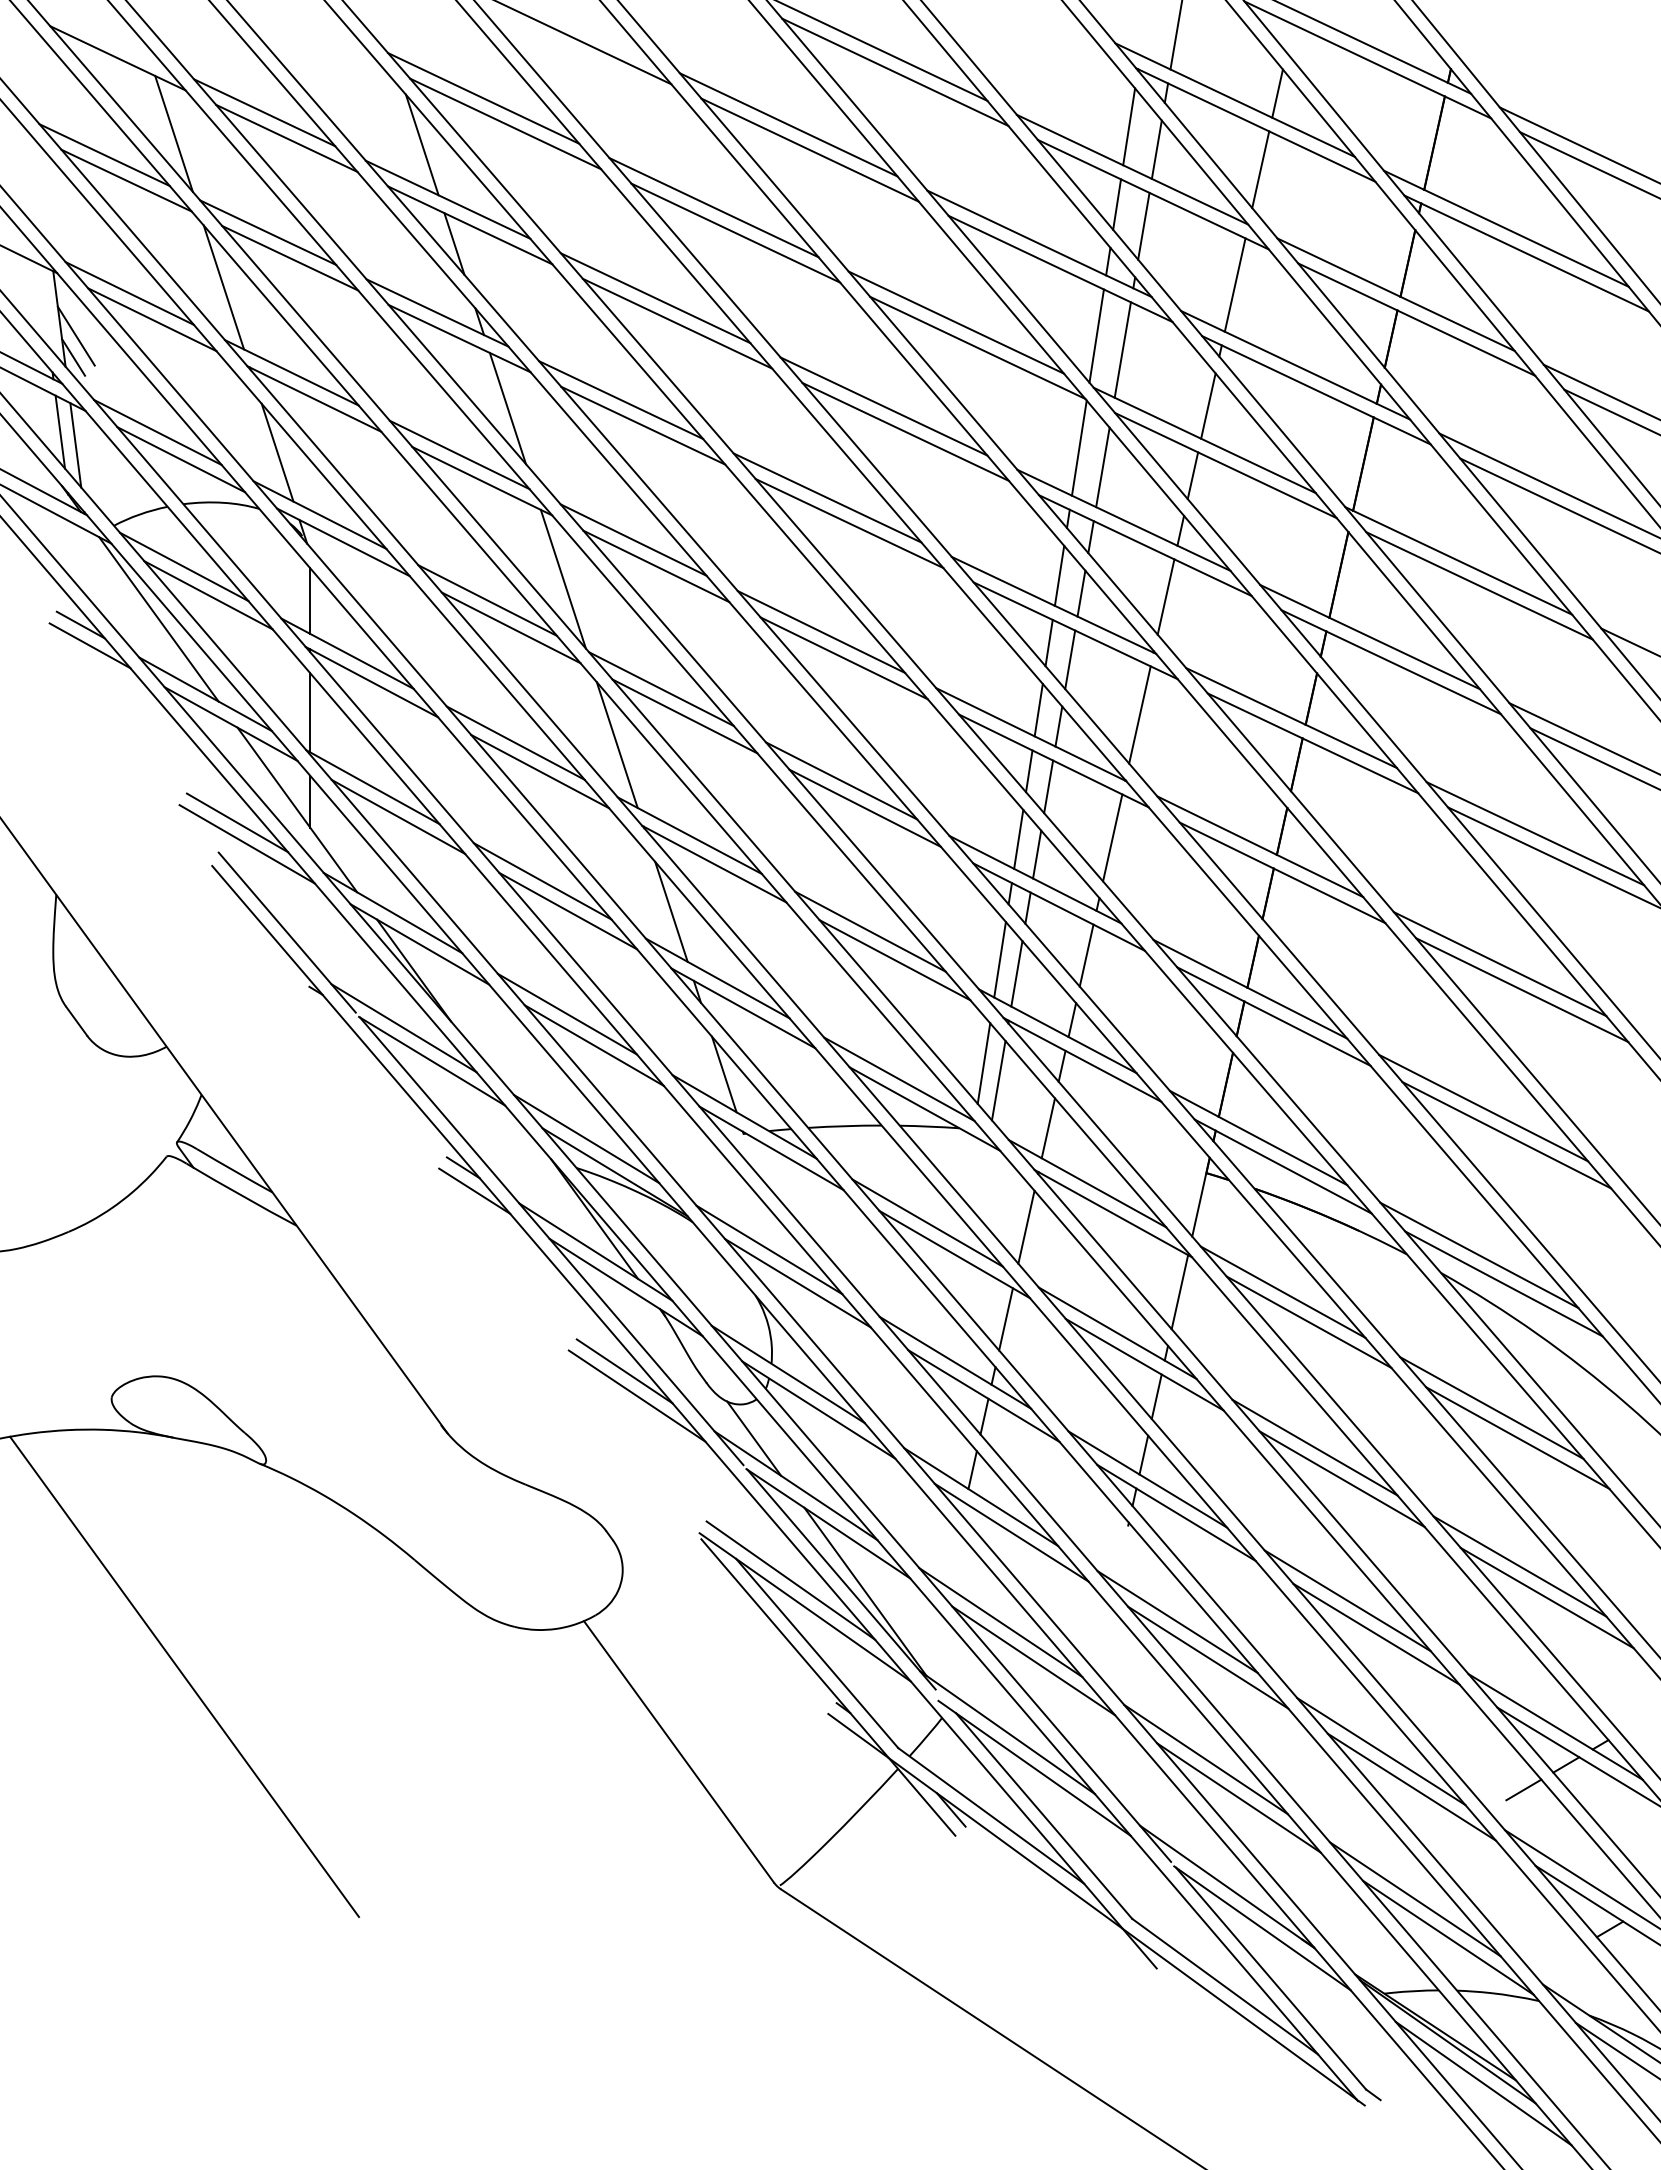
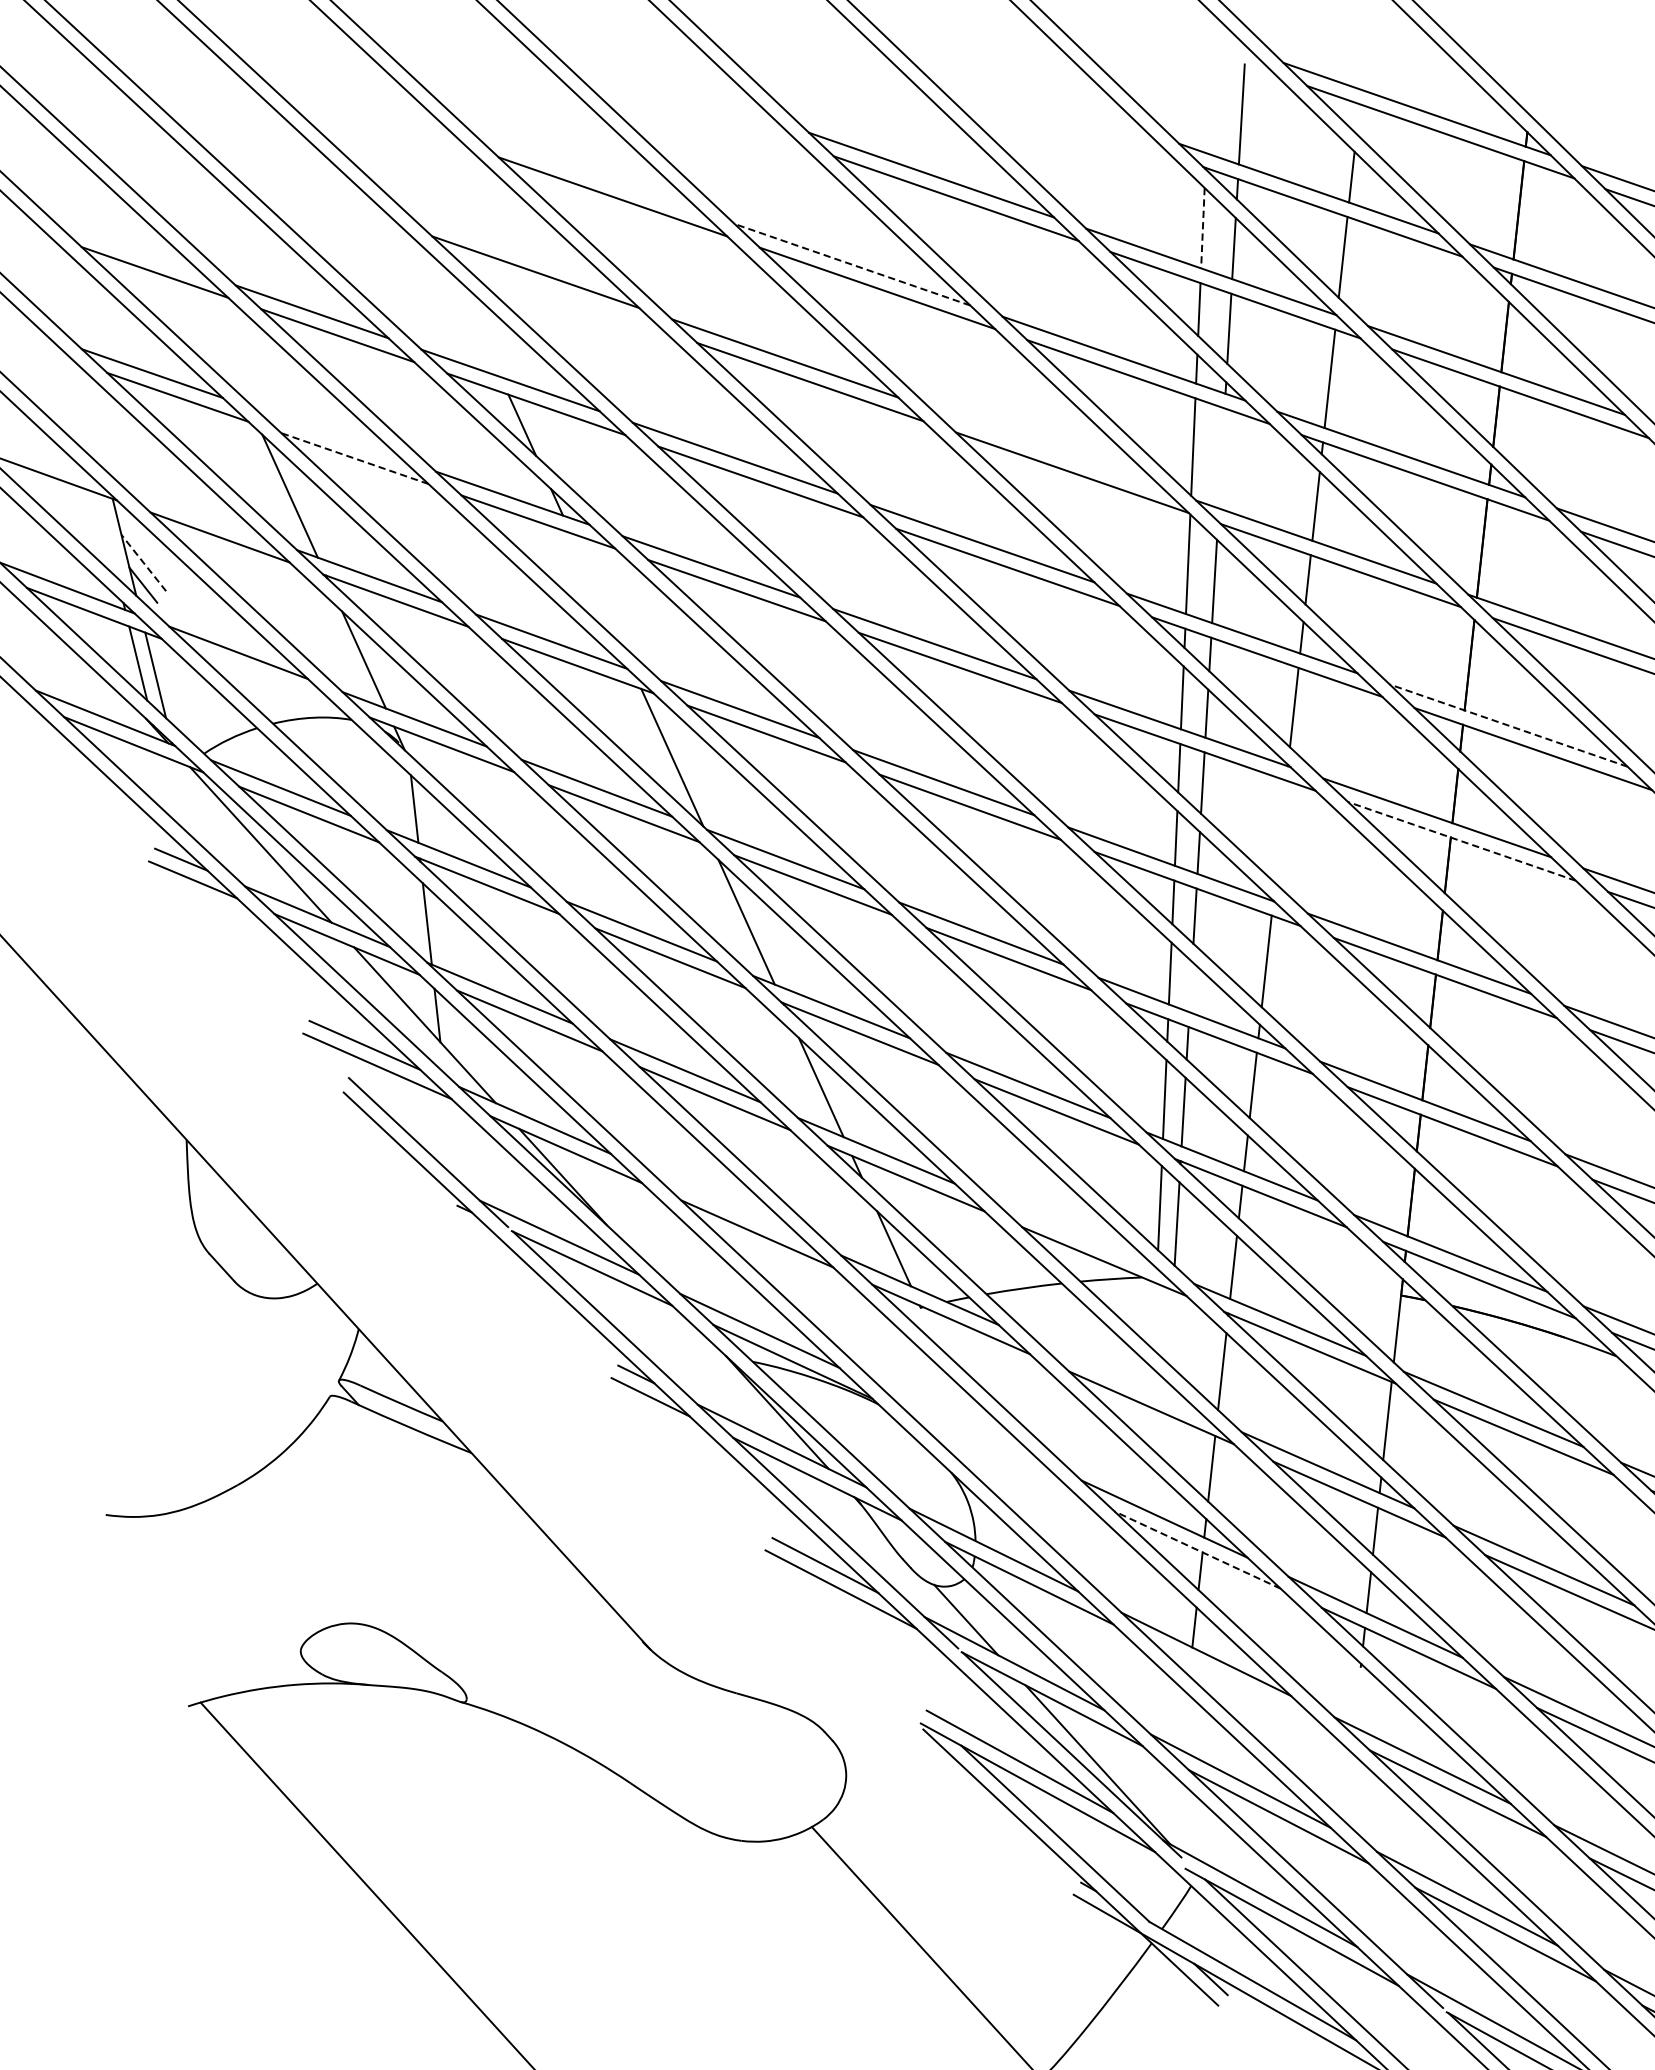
line: (505, 123) -> (561, 295), removed
line: (788, 124) -> (852, 264), solid -> dashed
line: (1129, 126) -> (1203, 227), solid -> dashed
line: (173, 133) -> (220, 343), removed
line: (421, 144) -> (477, 326), removed
line: (268, 232) -> (329, 434), removed
line: (289, 258) -> (354, 458), solid -> dashed
line: (129, 293) -> (193, 513), removed
line: (956, 322) -> (1047, 449), removed
line: (76, 336) -> (144, 563), solid -> dashed
line: (1122, 349) -> (1221, 457), removed
line: (507, 408) -> (595, 588), removed
line: (181, 459) -> (265, 677), removed
line: (1370, 637) -> (1509, 726), solid -> dashed
line: (1139, 714) -> (1280, 831), removed
line: (1312, 743) -> (1461, 841), solid -> dashed
line: (1037, 854) -> (1191, 987), removed
line: (566, 1013) -> (724, 1204), removed
line: (899, 1078) -> (1074, 1233), removed
line: (927, 1222) -> (1119, 1378), removed
line: (769, 1249) -> (960, 1423), removed
line: (797, 1283) -> (993, 1455), removed
line: (983, 1396) -> (1197, 1550), solid -> dashed
line: (1011, 1532) -> (1241, 1687), removed

